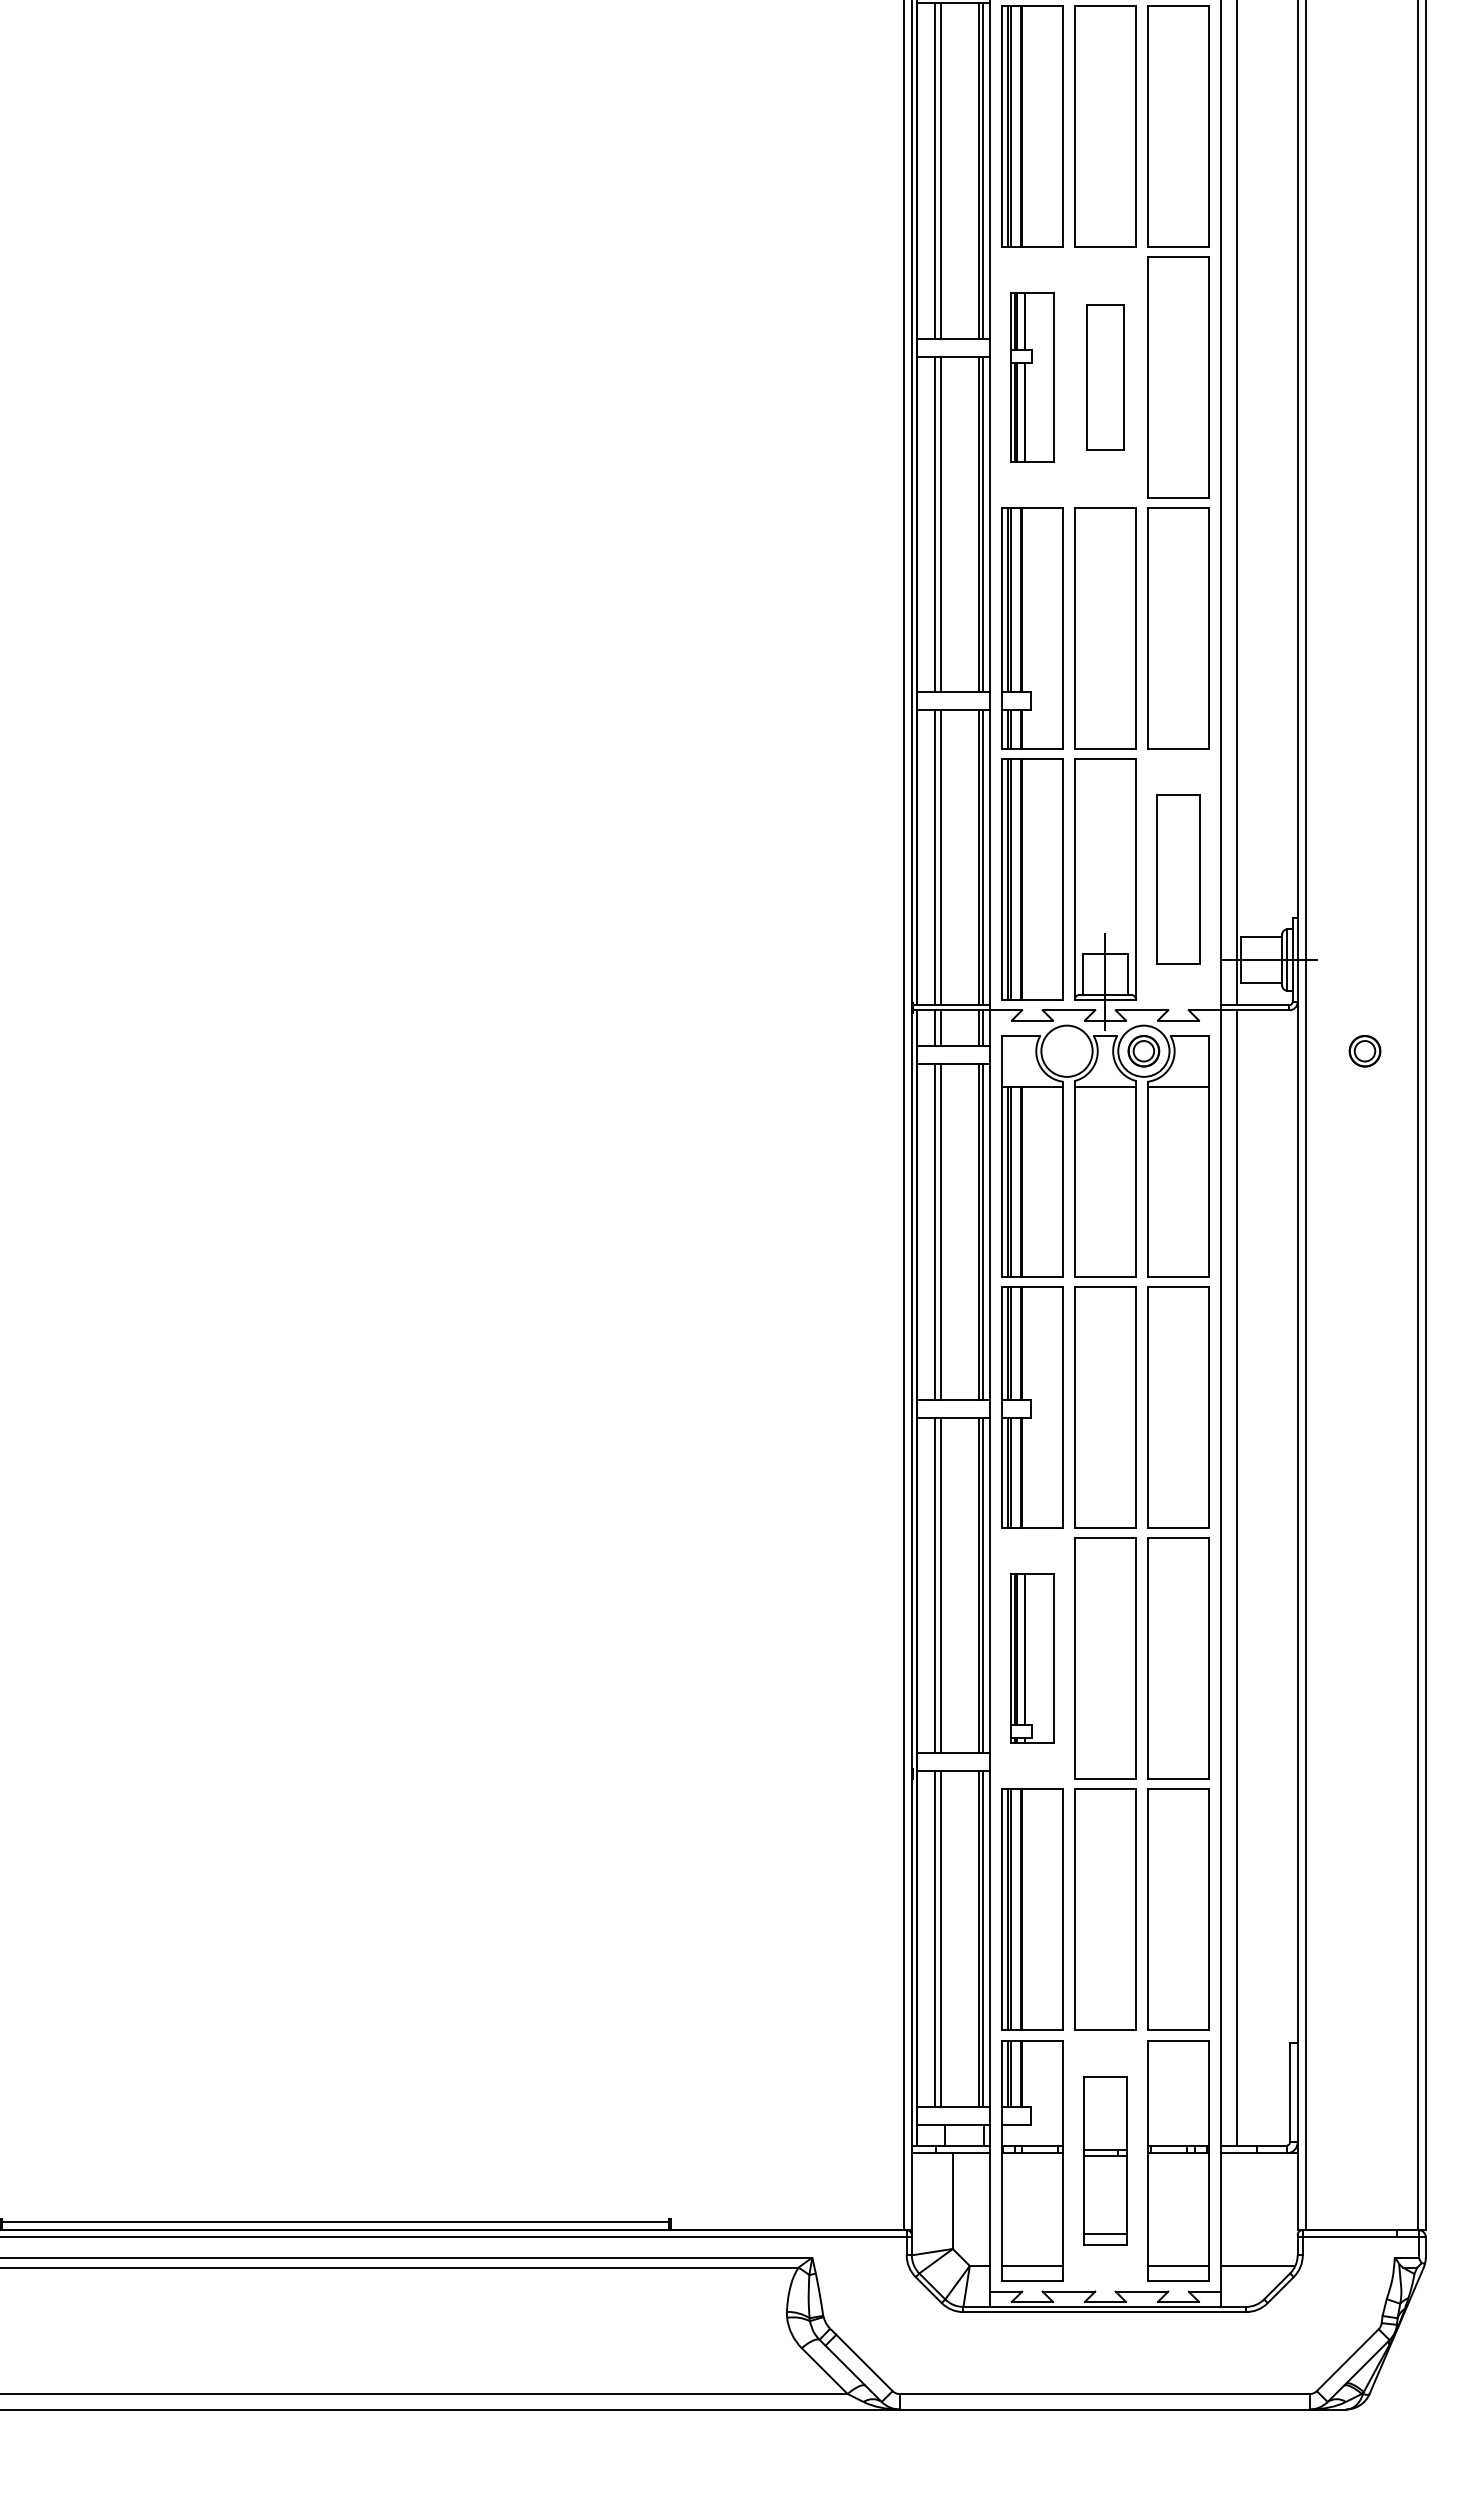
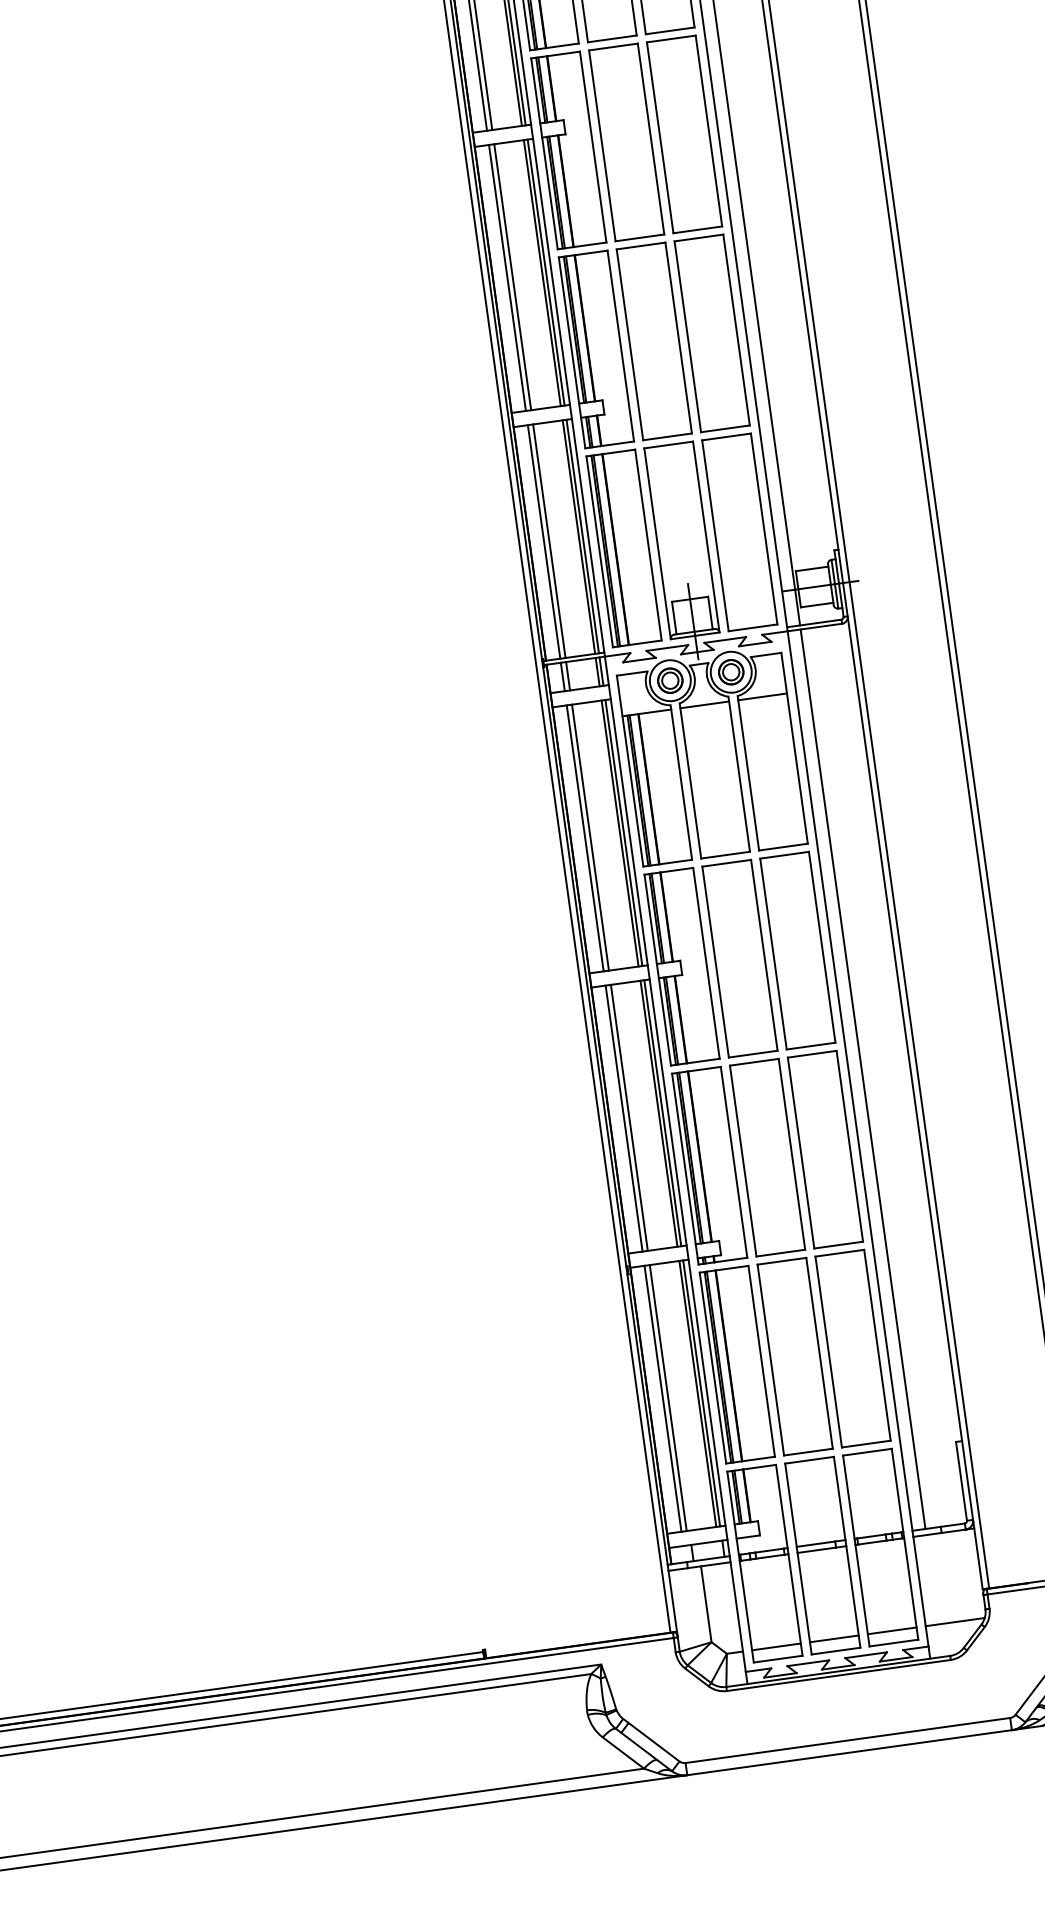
part: (1032, 377) -> (568, 150), size x1.43
part: (1105, 377) -> (626, 142), size x1.67
part: (1178, 879) -> (739, 532), size x1.43
part: (1364, 1051) -> (669, 680), moved
part: (1032, 1658) -> (709, 1165), size x1.43
part: (1105, 2160) -> (822, 1555), size x1.43

